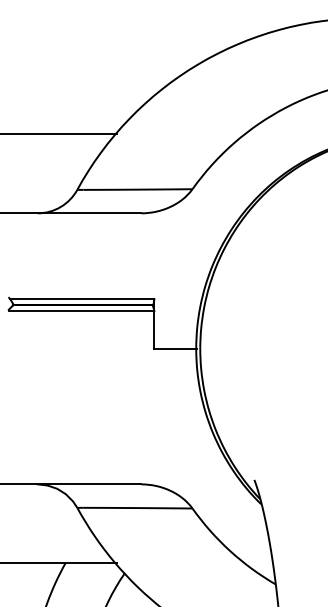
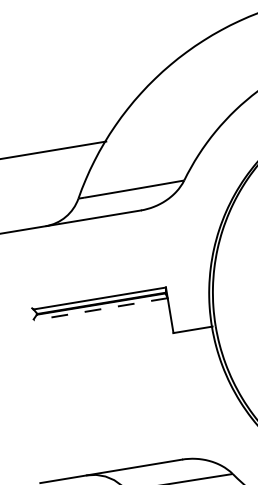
line: (81, 310) -> (100, 308), solid -> dashed

